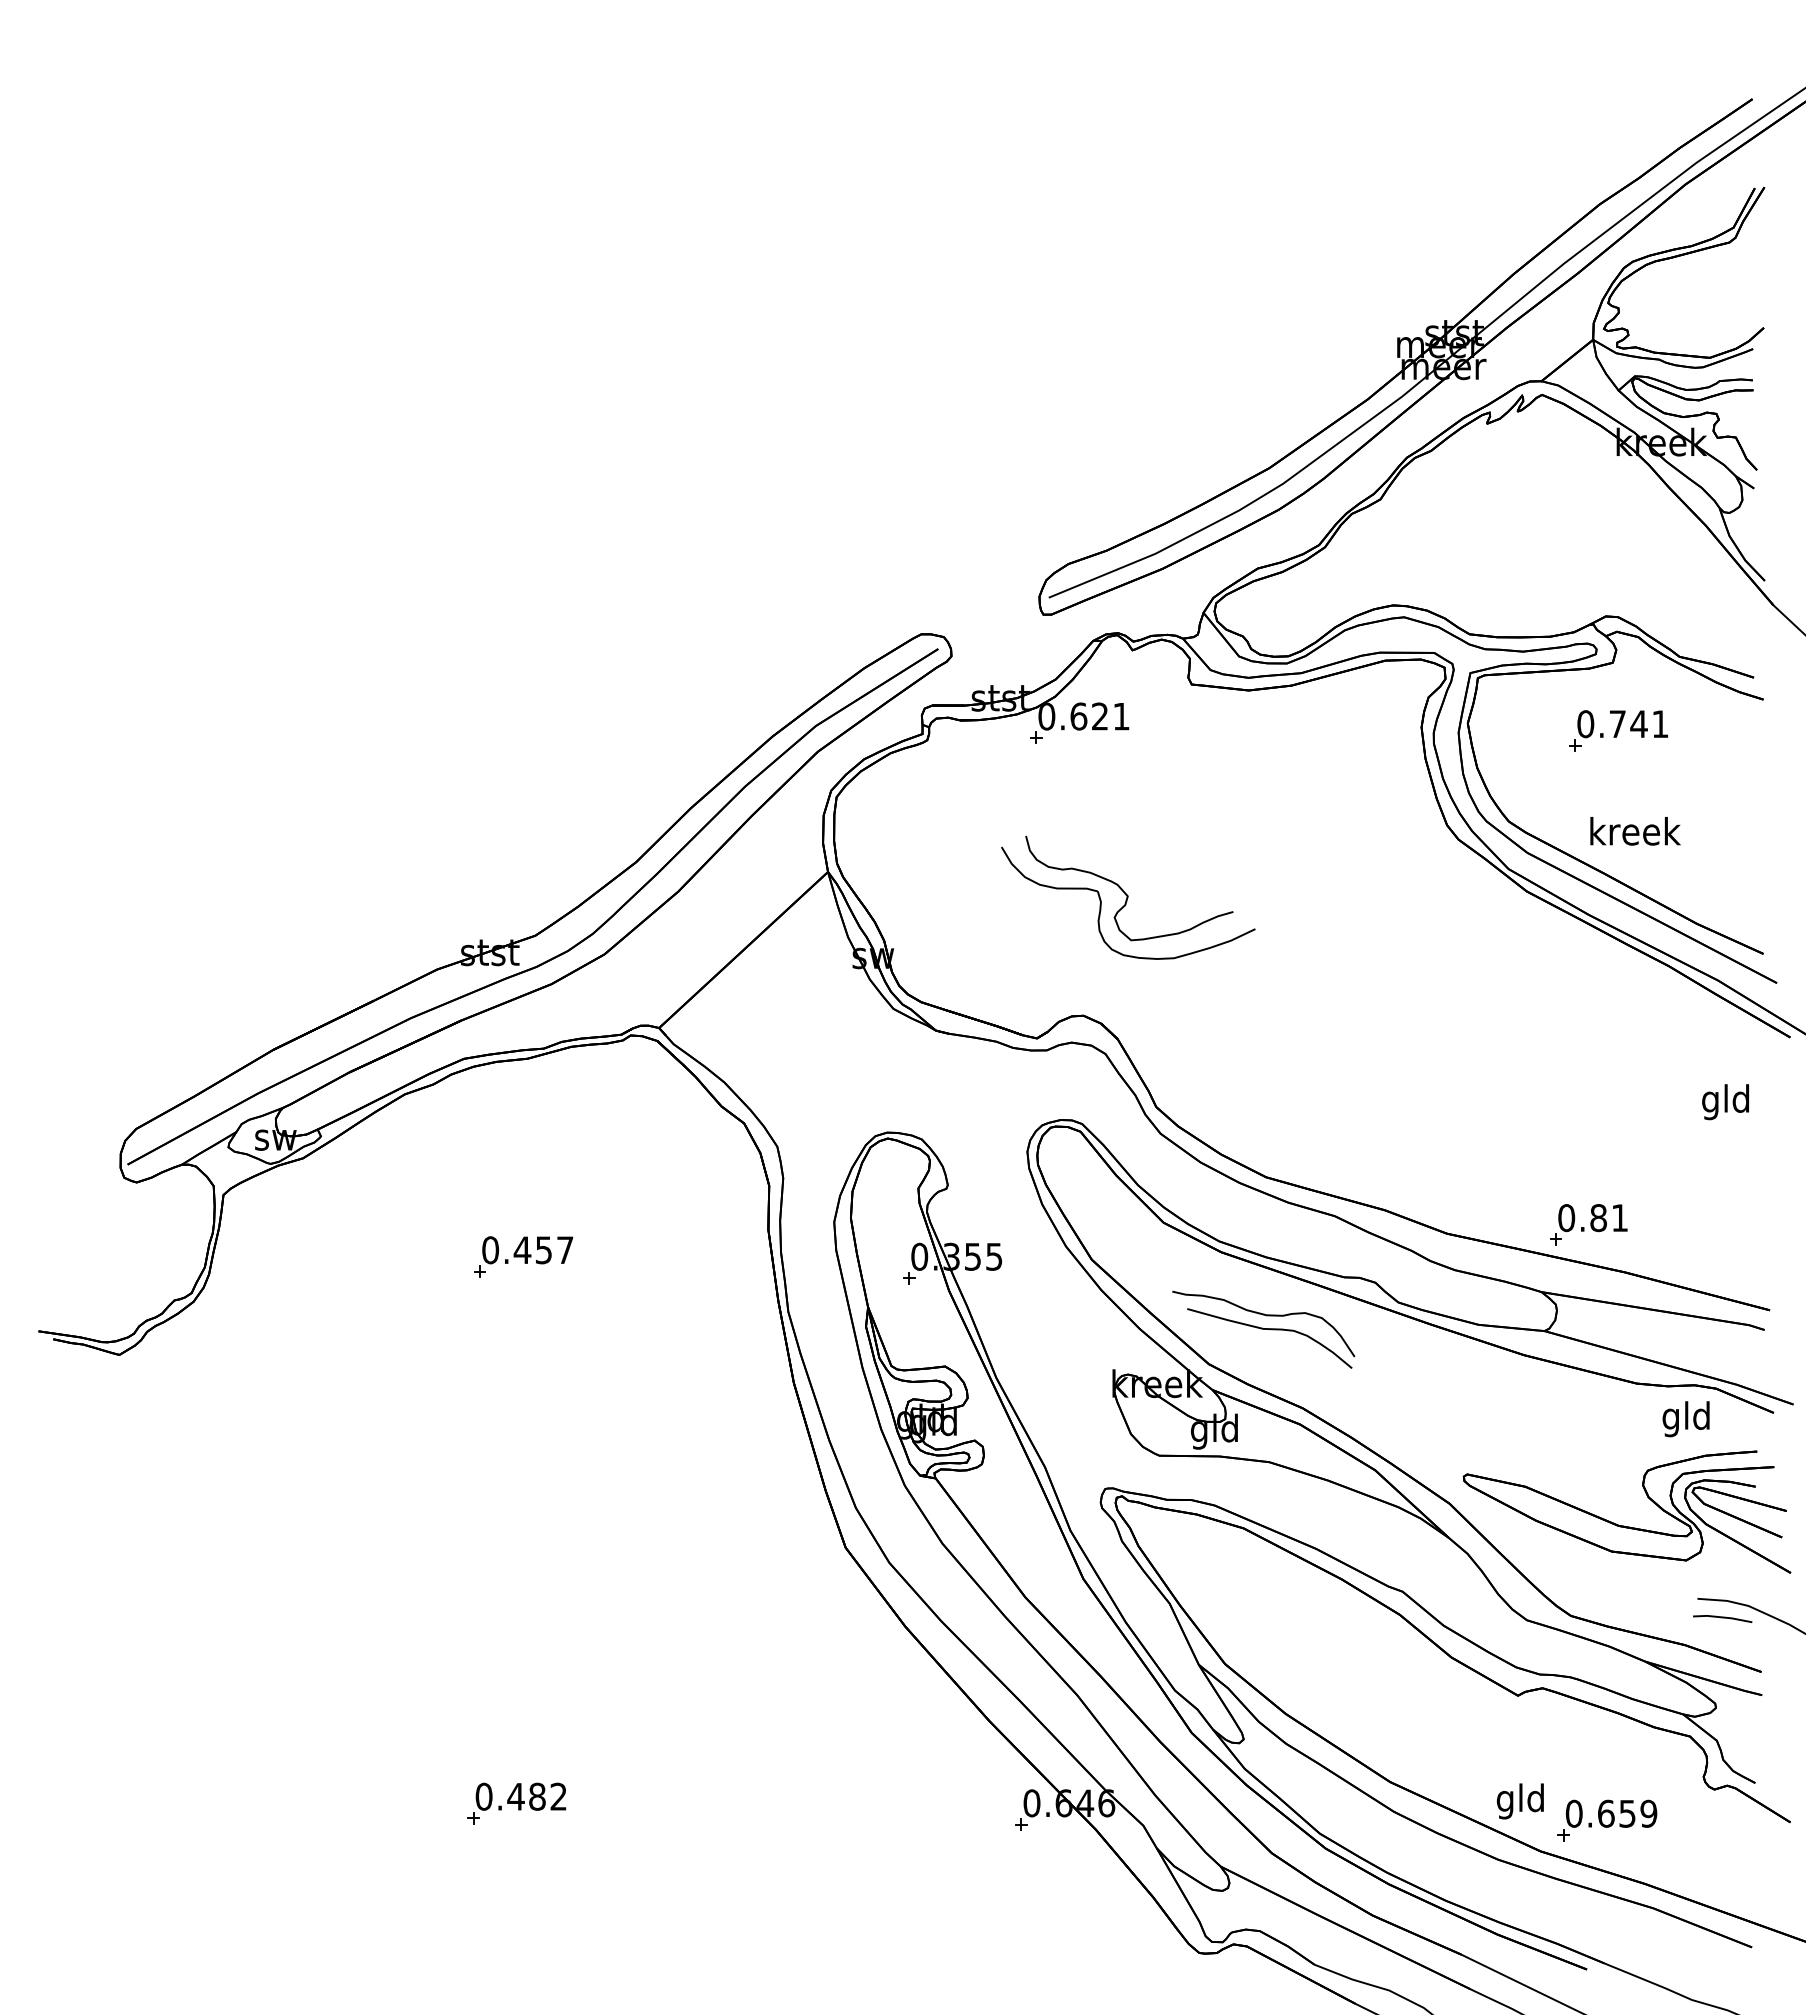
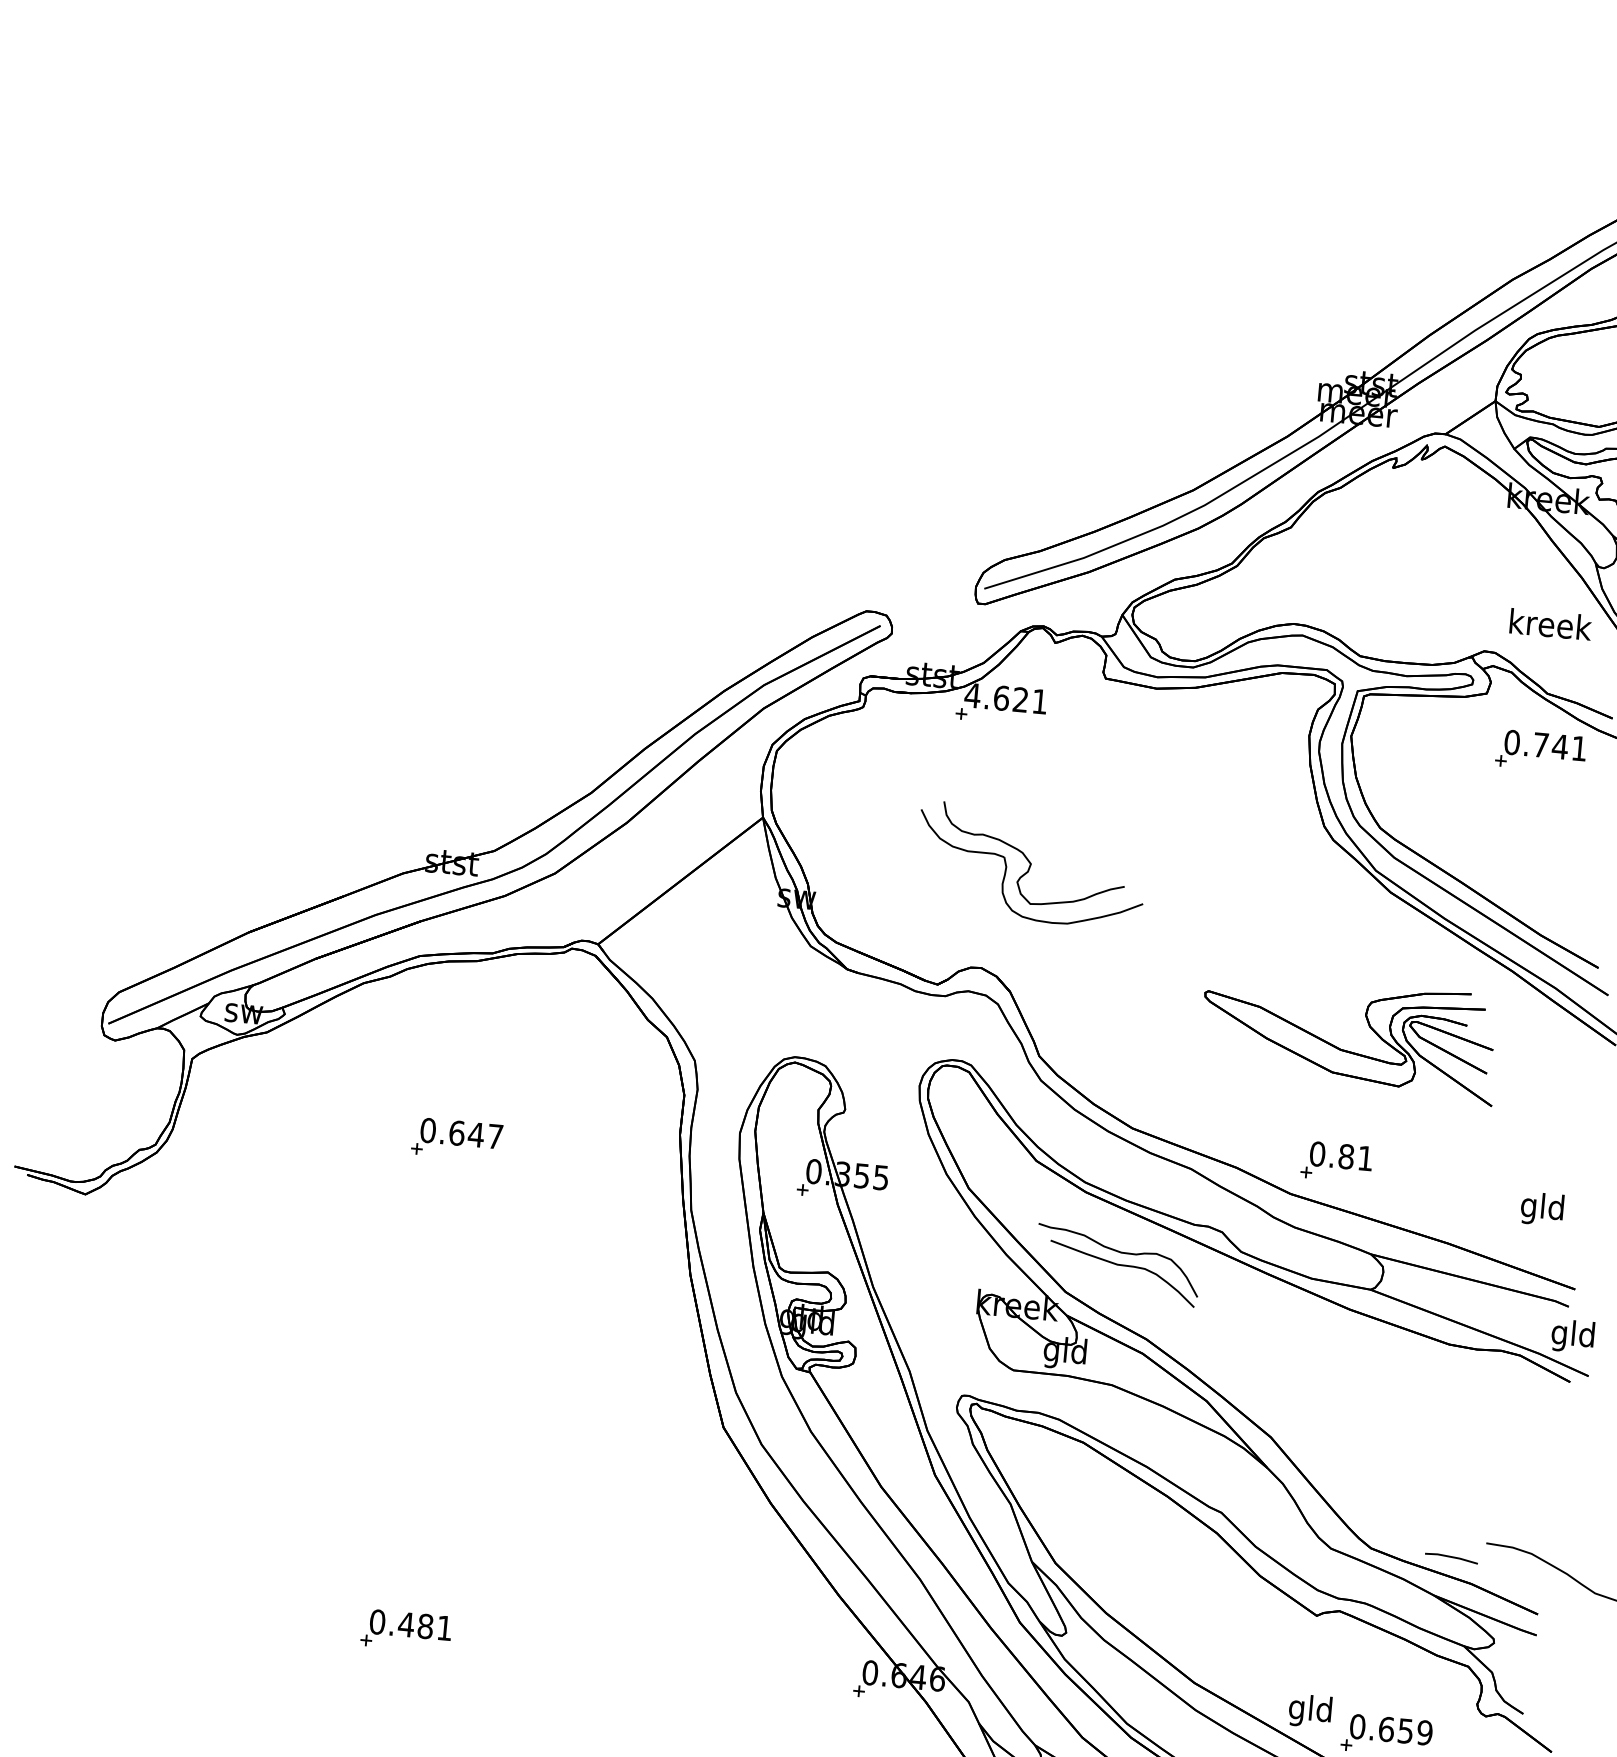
text: (1046, 716) -> (972, 695), 0.621 -> 4.621
part: (1618, 730) -> (1541, 750), moved
text: (1635, 831) -> (1550, 624), moved
text: (1725, 1102) -> (1542, 1209), moved
part: (1588, 1224) -> (1336, 1161), moved
text: (532, 1250) -> (465, 1134), 0.457 -> 0.647
text: (1685, 1419) -> (1572, 1336), moved
part: (1624, 1525) -> (1346, 1049), moved
line: (1722, 1618) -> (1451, 1557), moved
text: (558, 1796) -> (444, 1627), 0.482 -> 0.481

